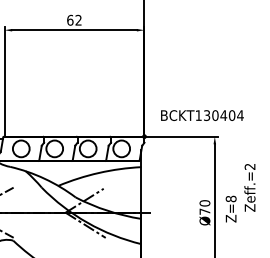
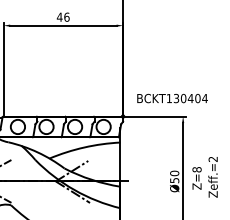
text: (73, 19) -> (62, 16), 62 -> 46
text: (249, 187) -> (212, 176), moved
text: (204, 211) -> (174, 180), Ø70 -> Ø50

